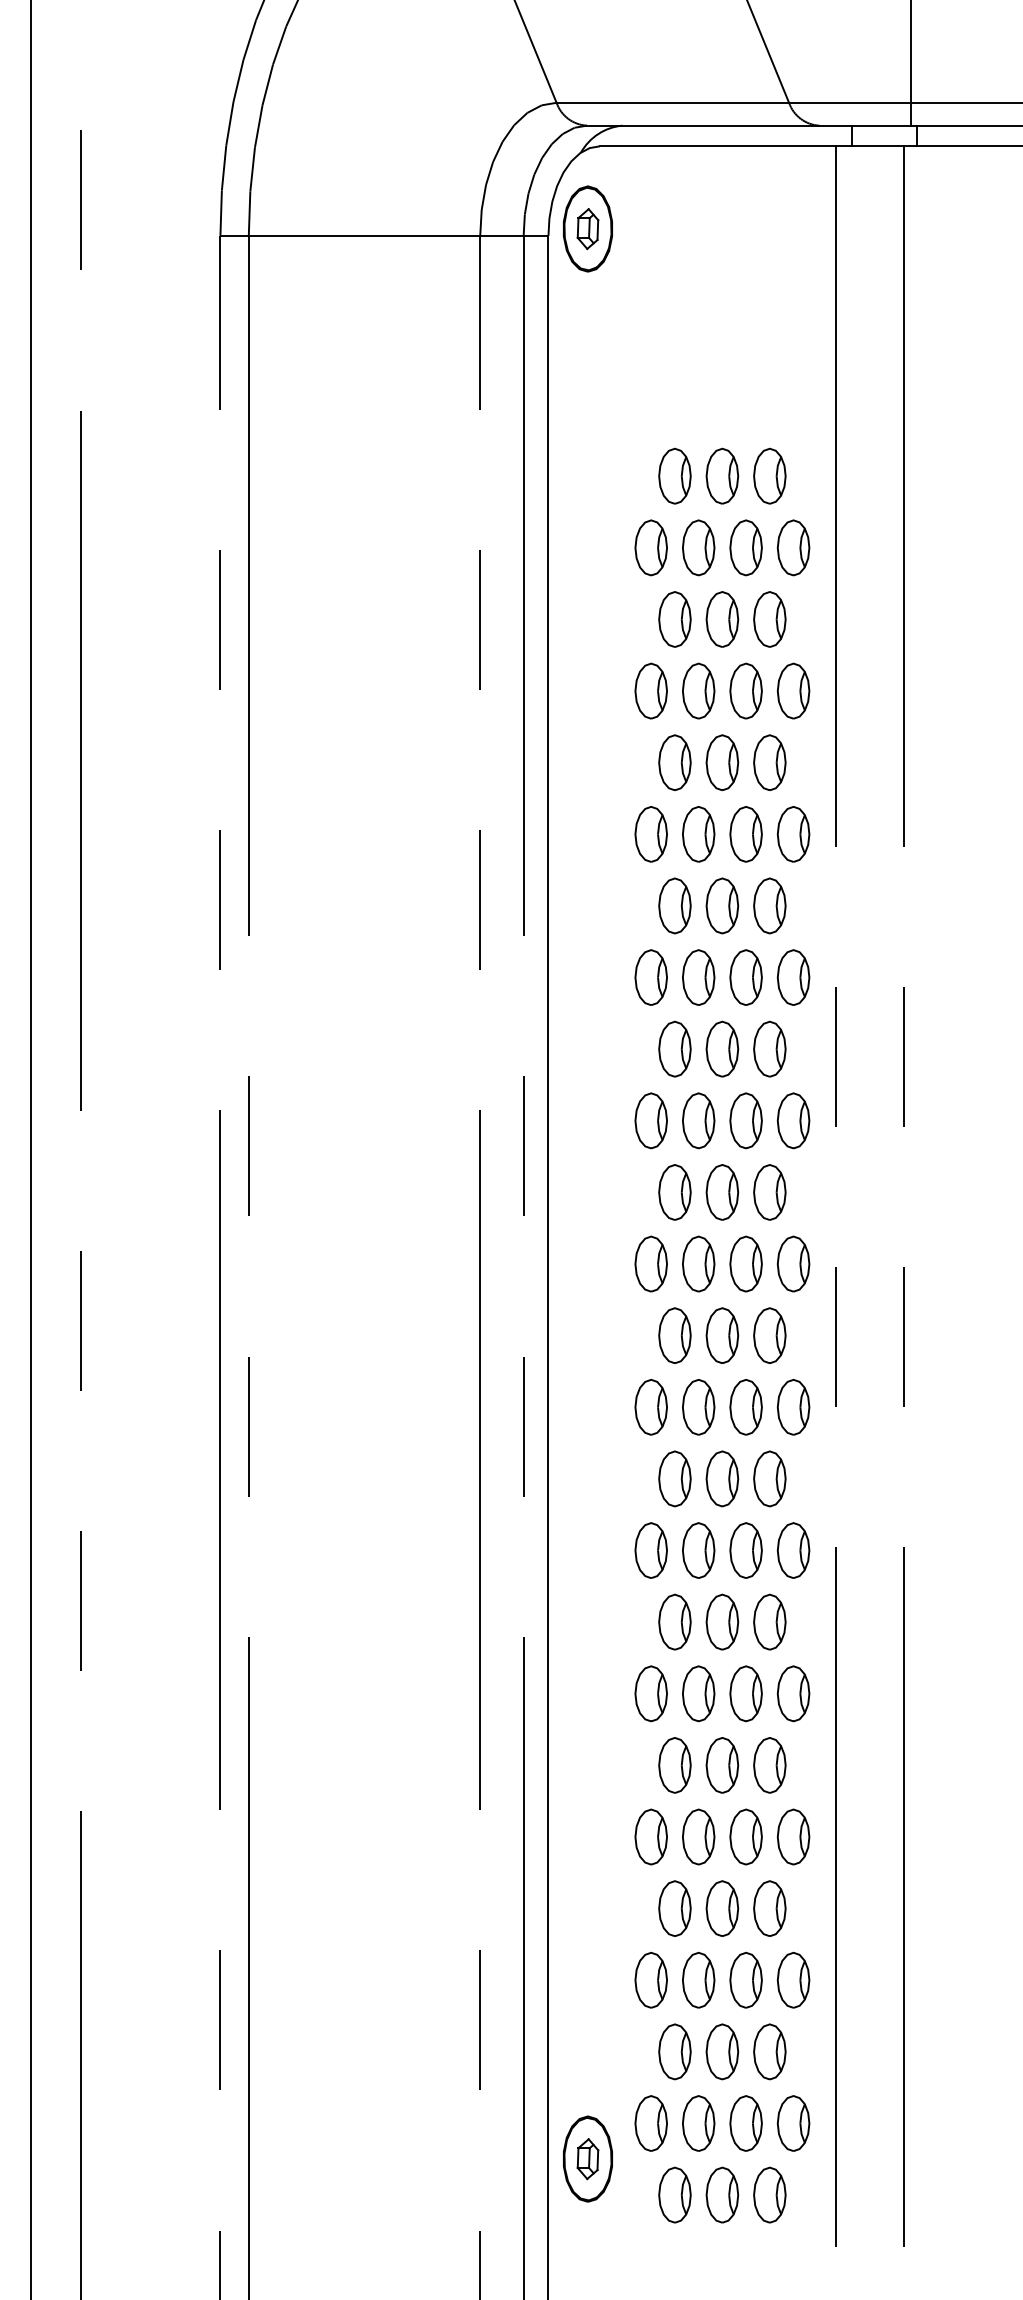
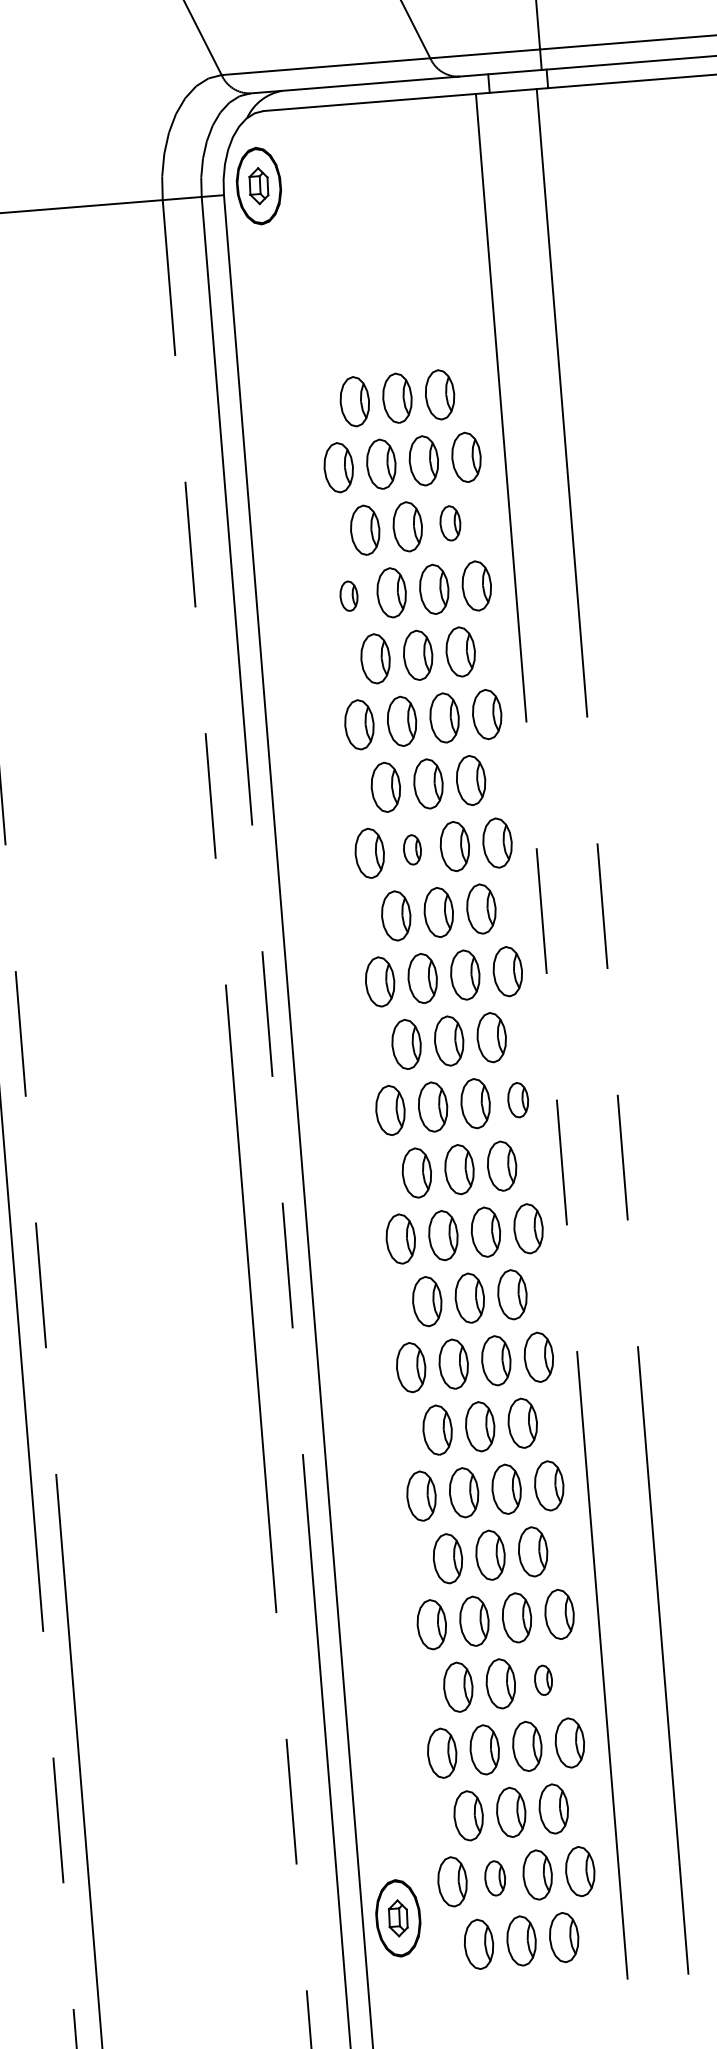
part: (769, 619) -> (450, 523), size x0.7
part: (650, 690) -> (348, 595), size x0.6
part: (698, 977) -> (412, 849), size x0.6
part: (793, 1263) -> (518, 1099), size x0.7
part: (769, 1908) -> (543, 1680), size x0.6
part: (698, 2123) -> (494, 1878), size x0.7

